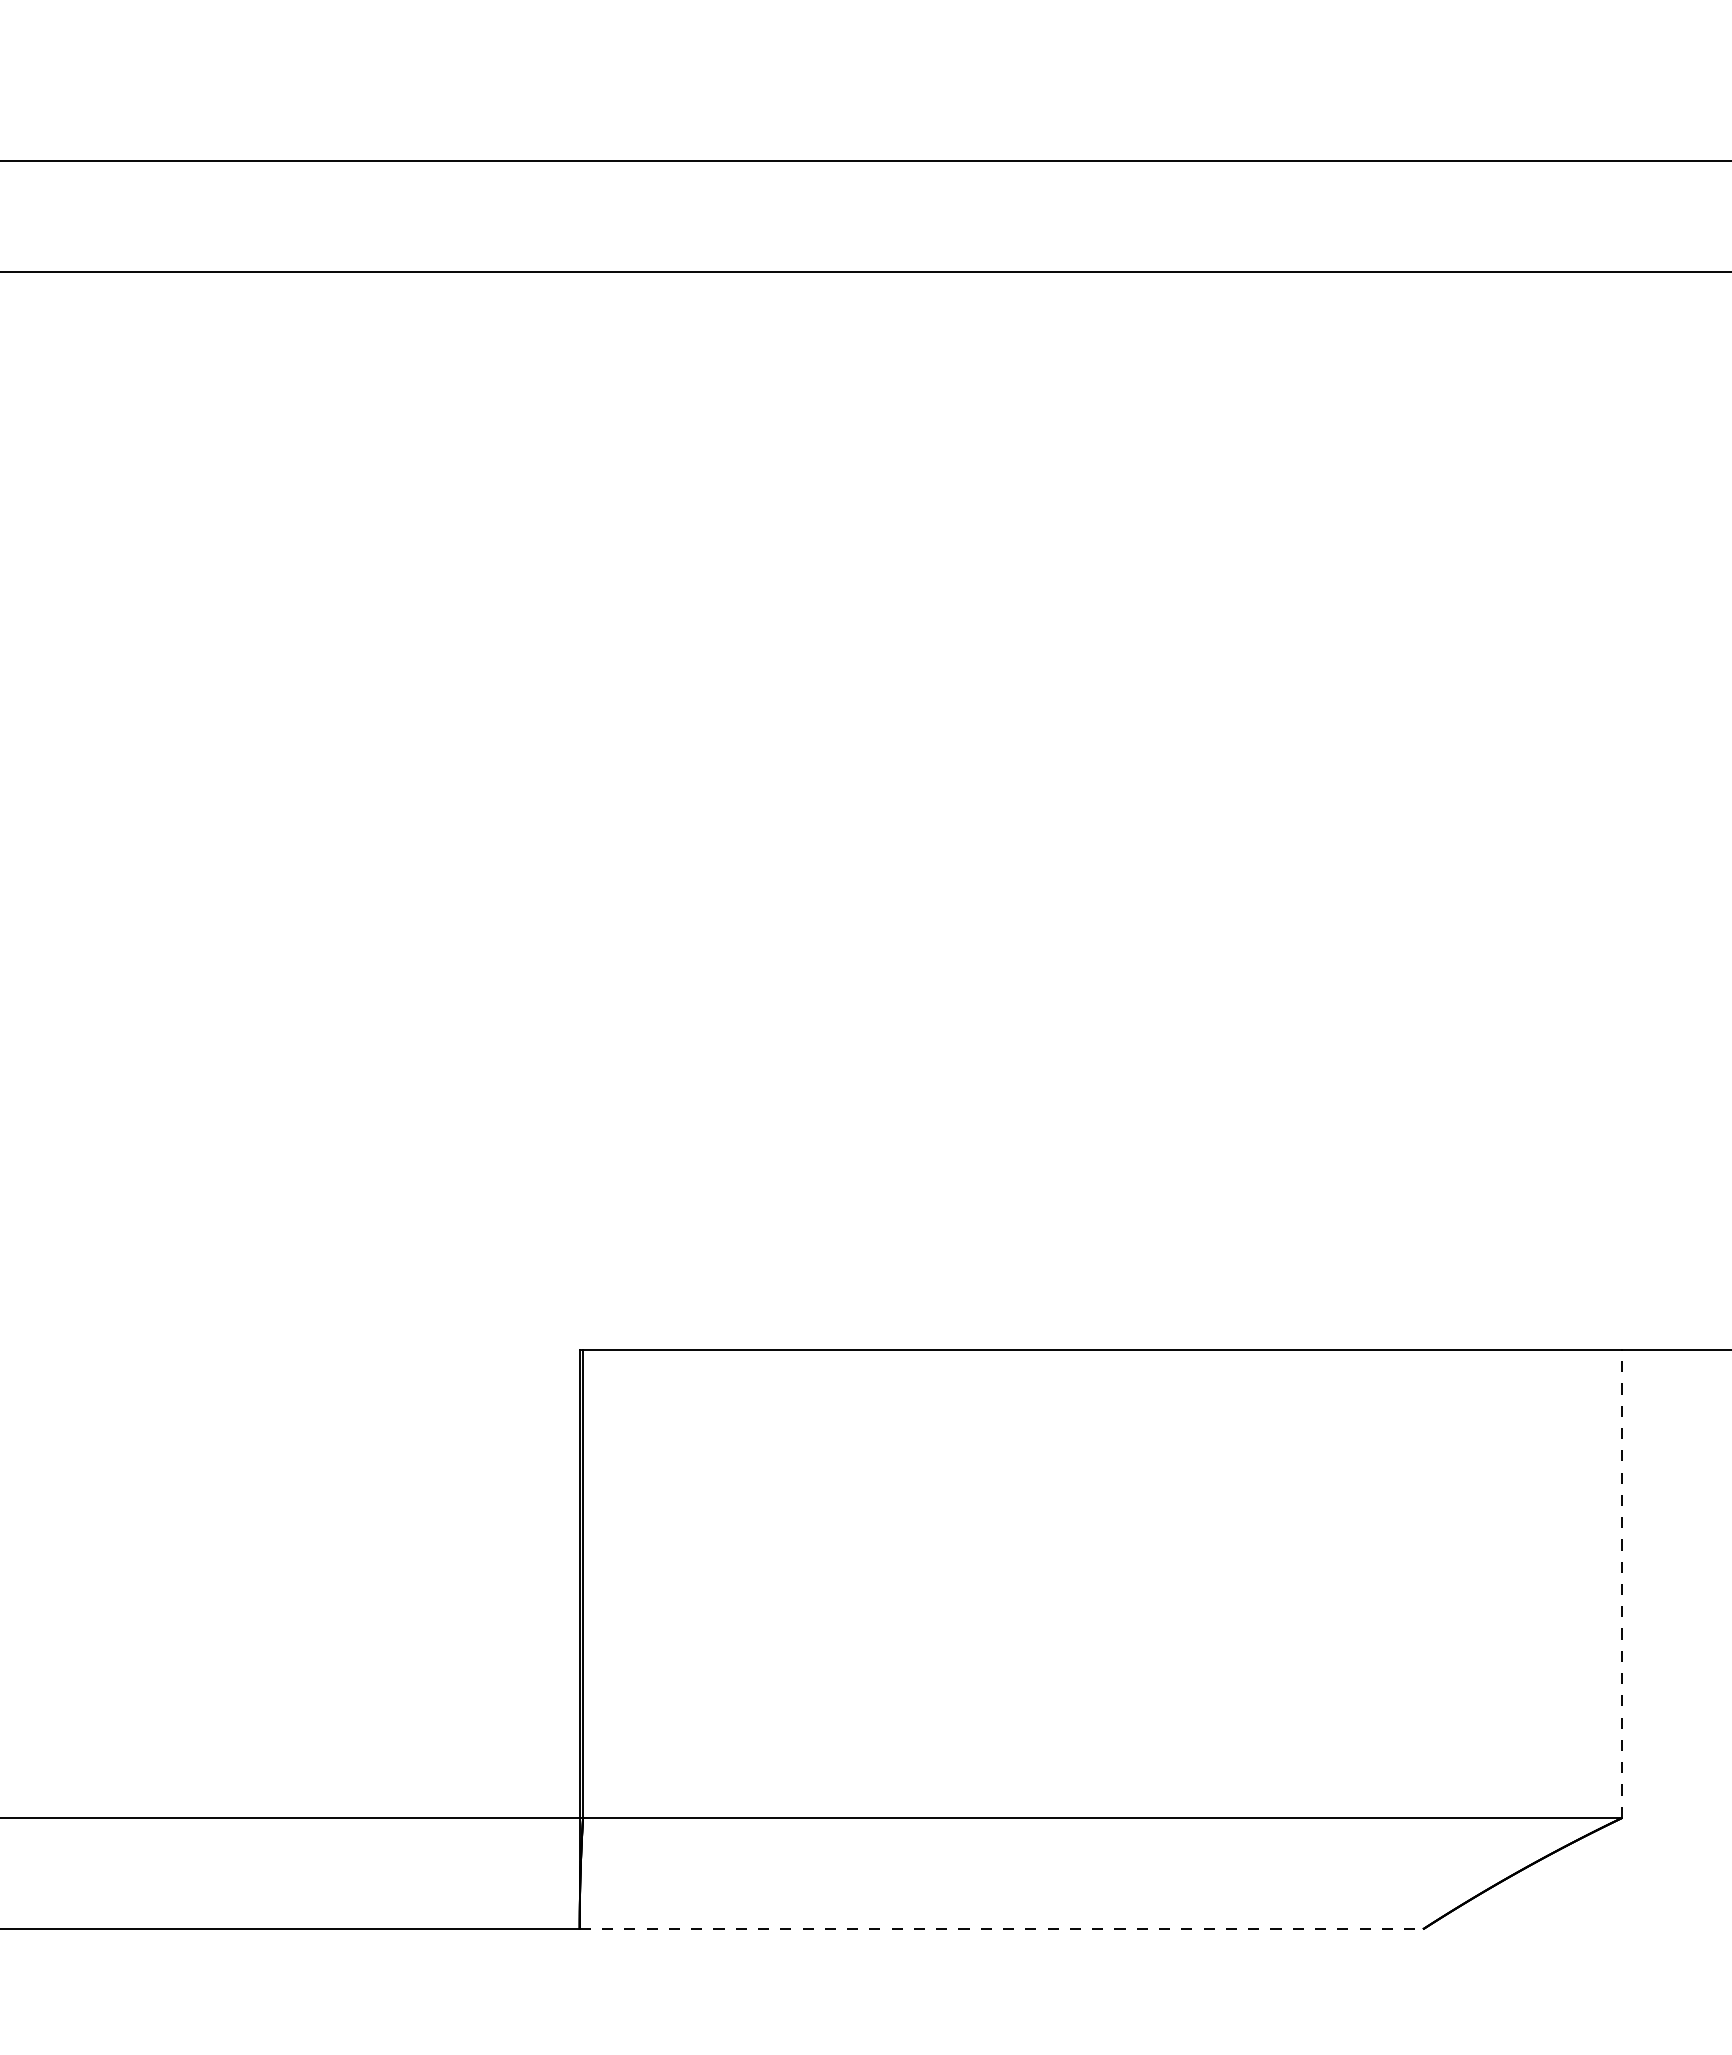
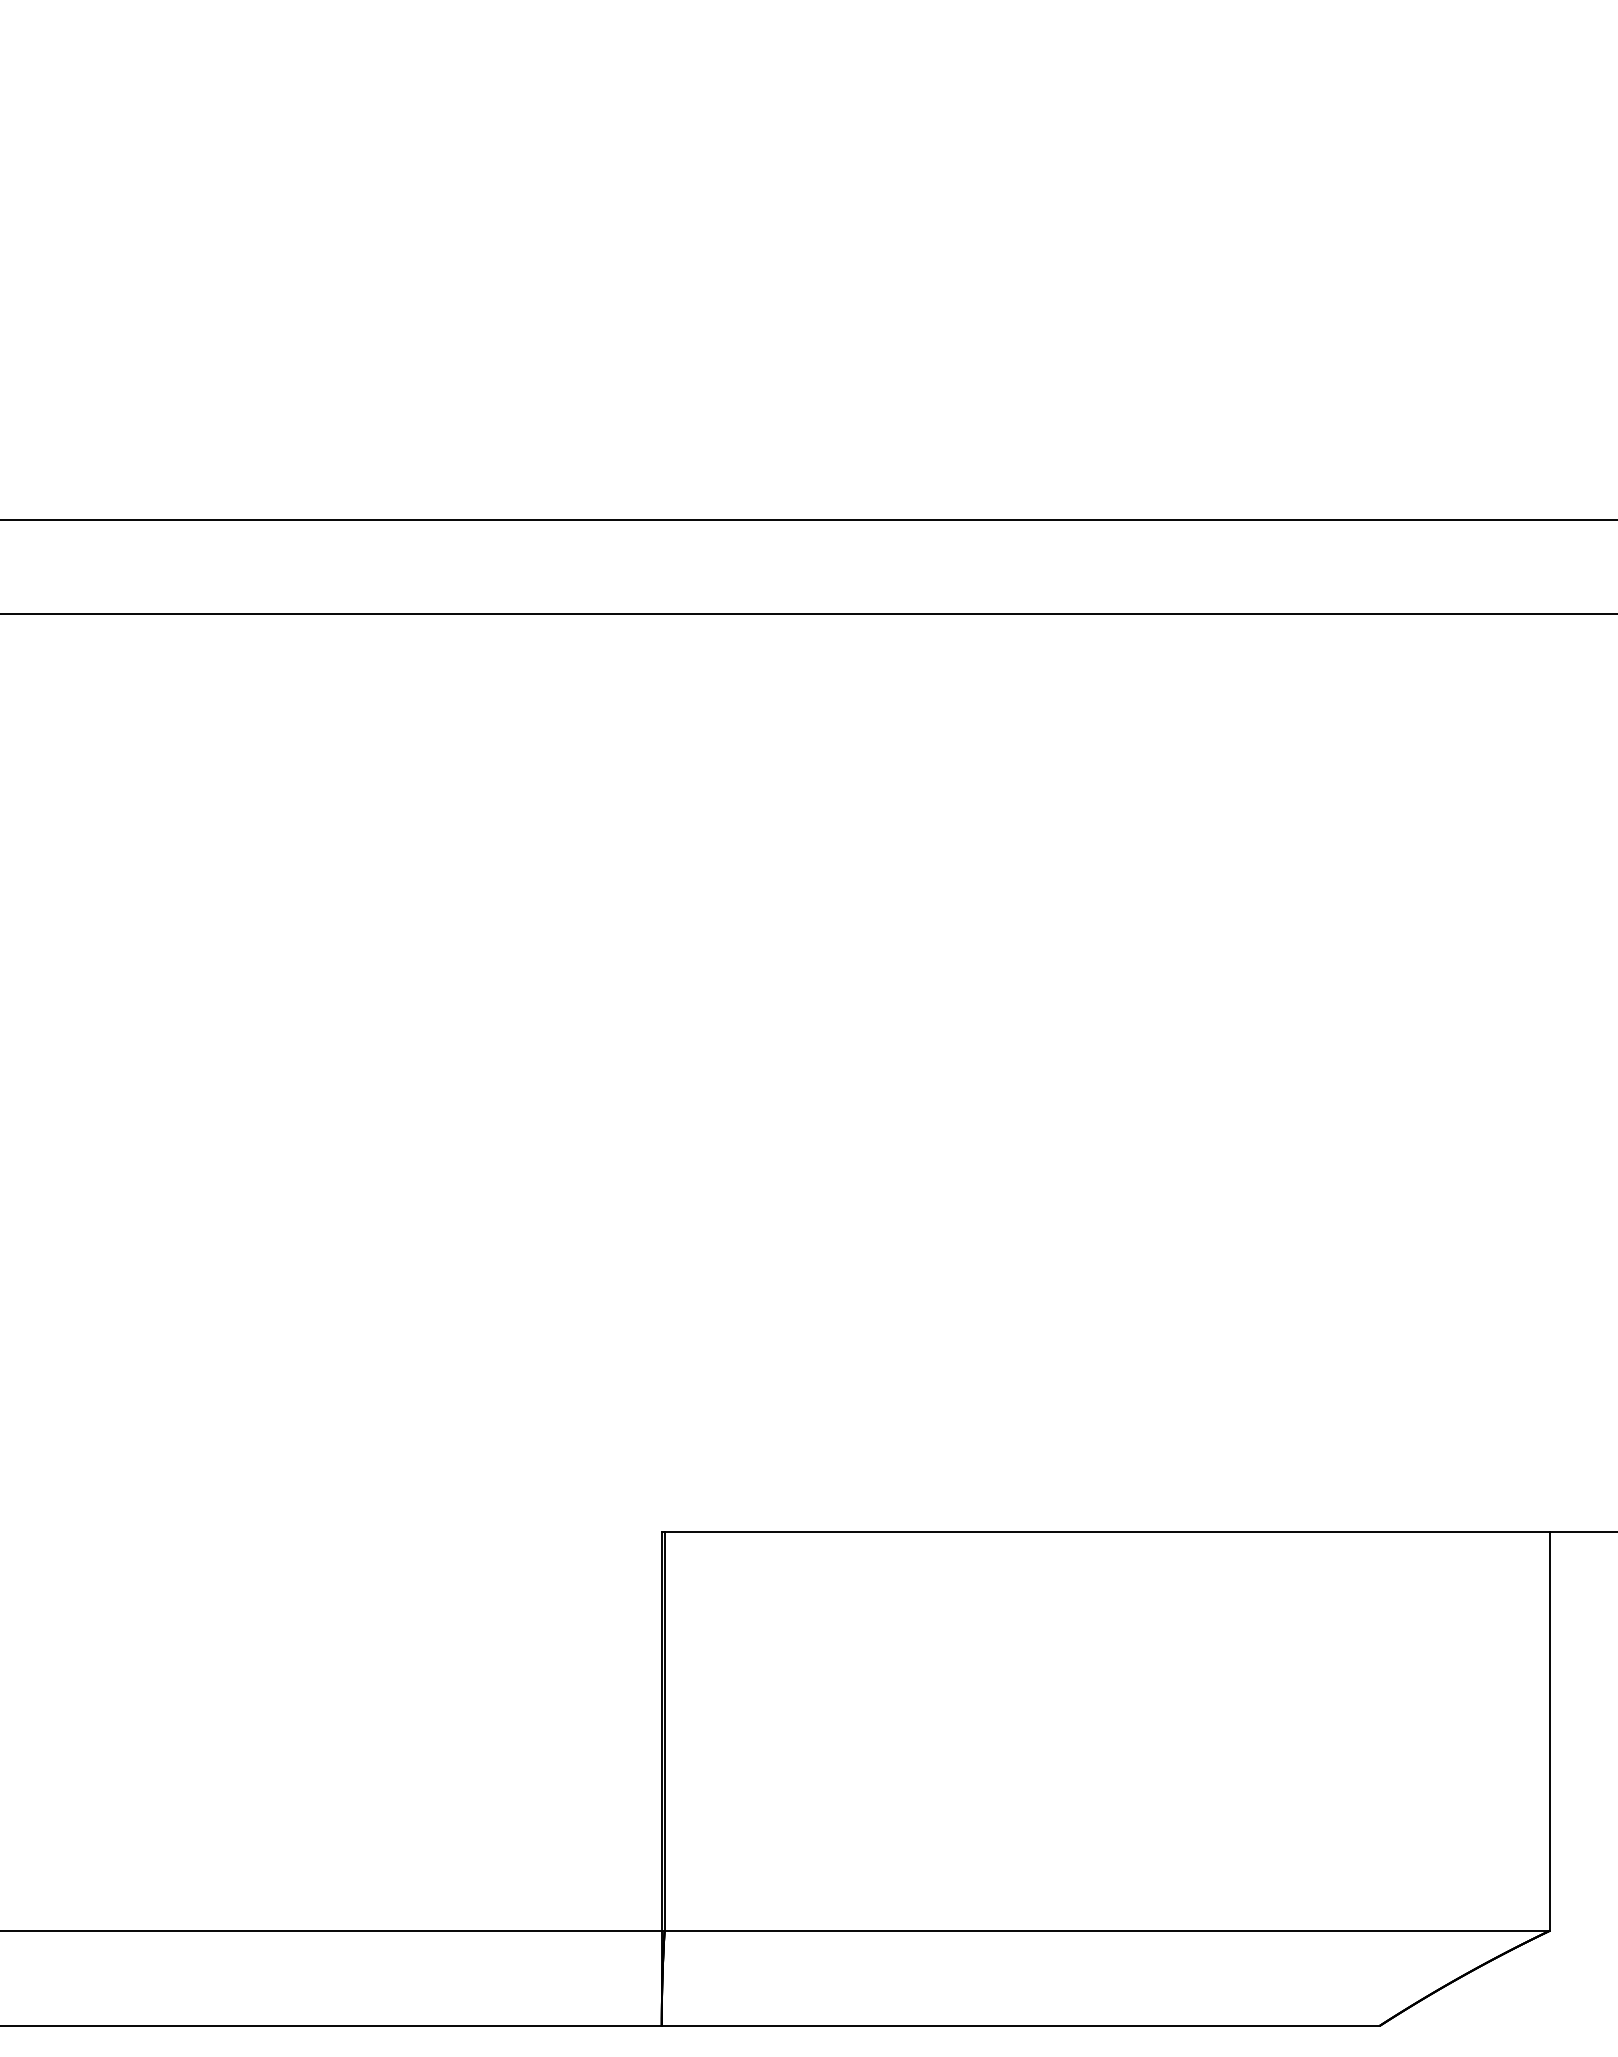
line: (1622, 1583) -> (1549, 1731), dashed -> solid
line: (1002, 1929) -> (1021, 2025), dashed -> solid

